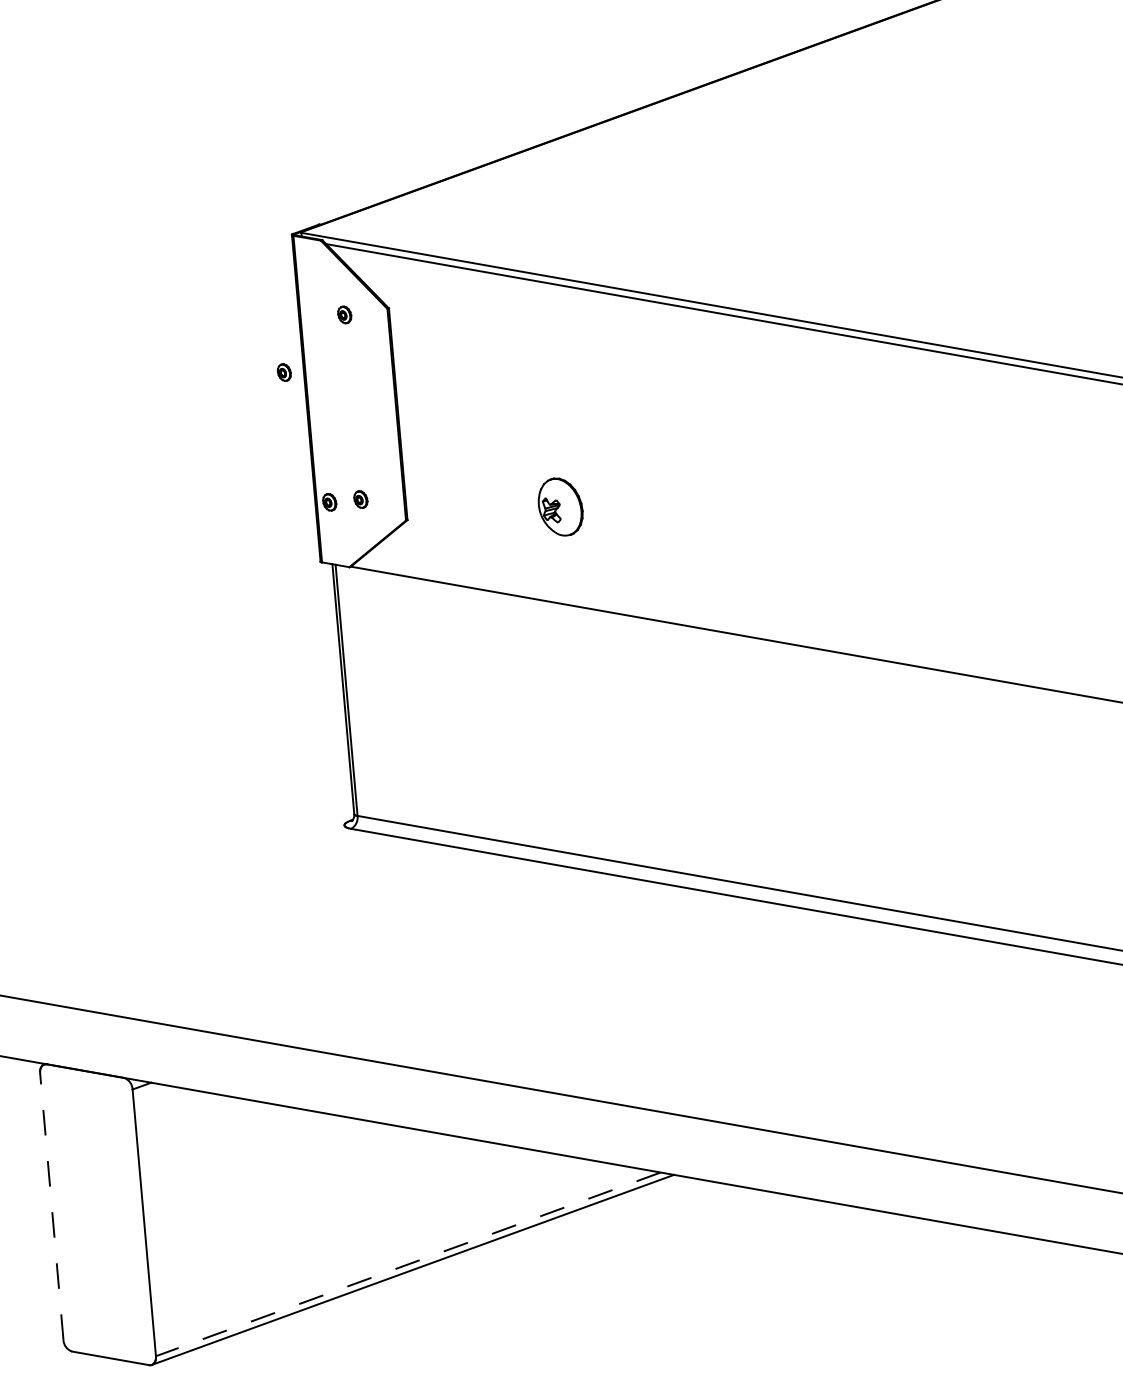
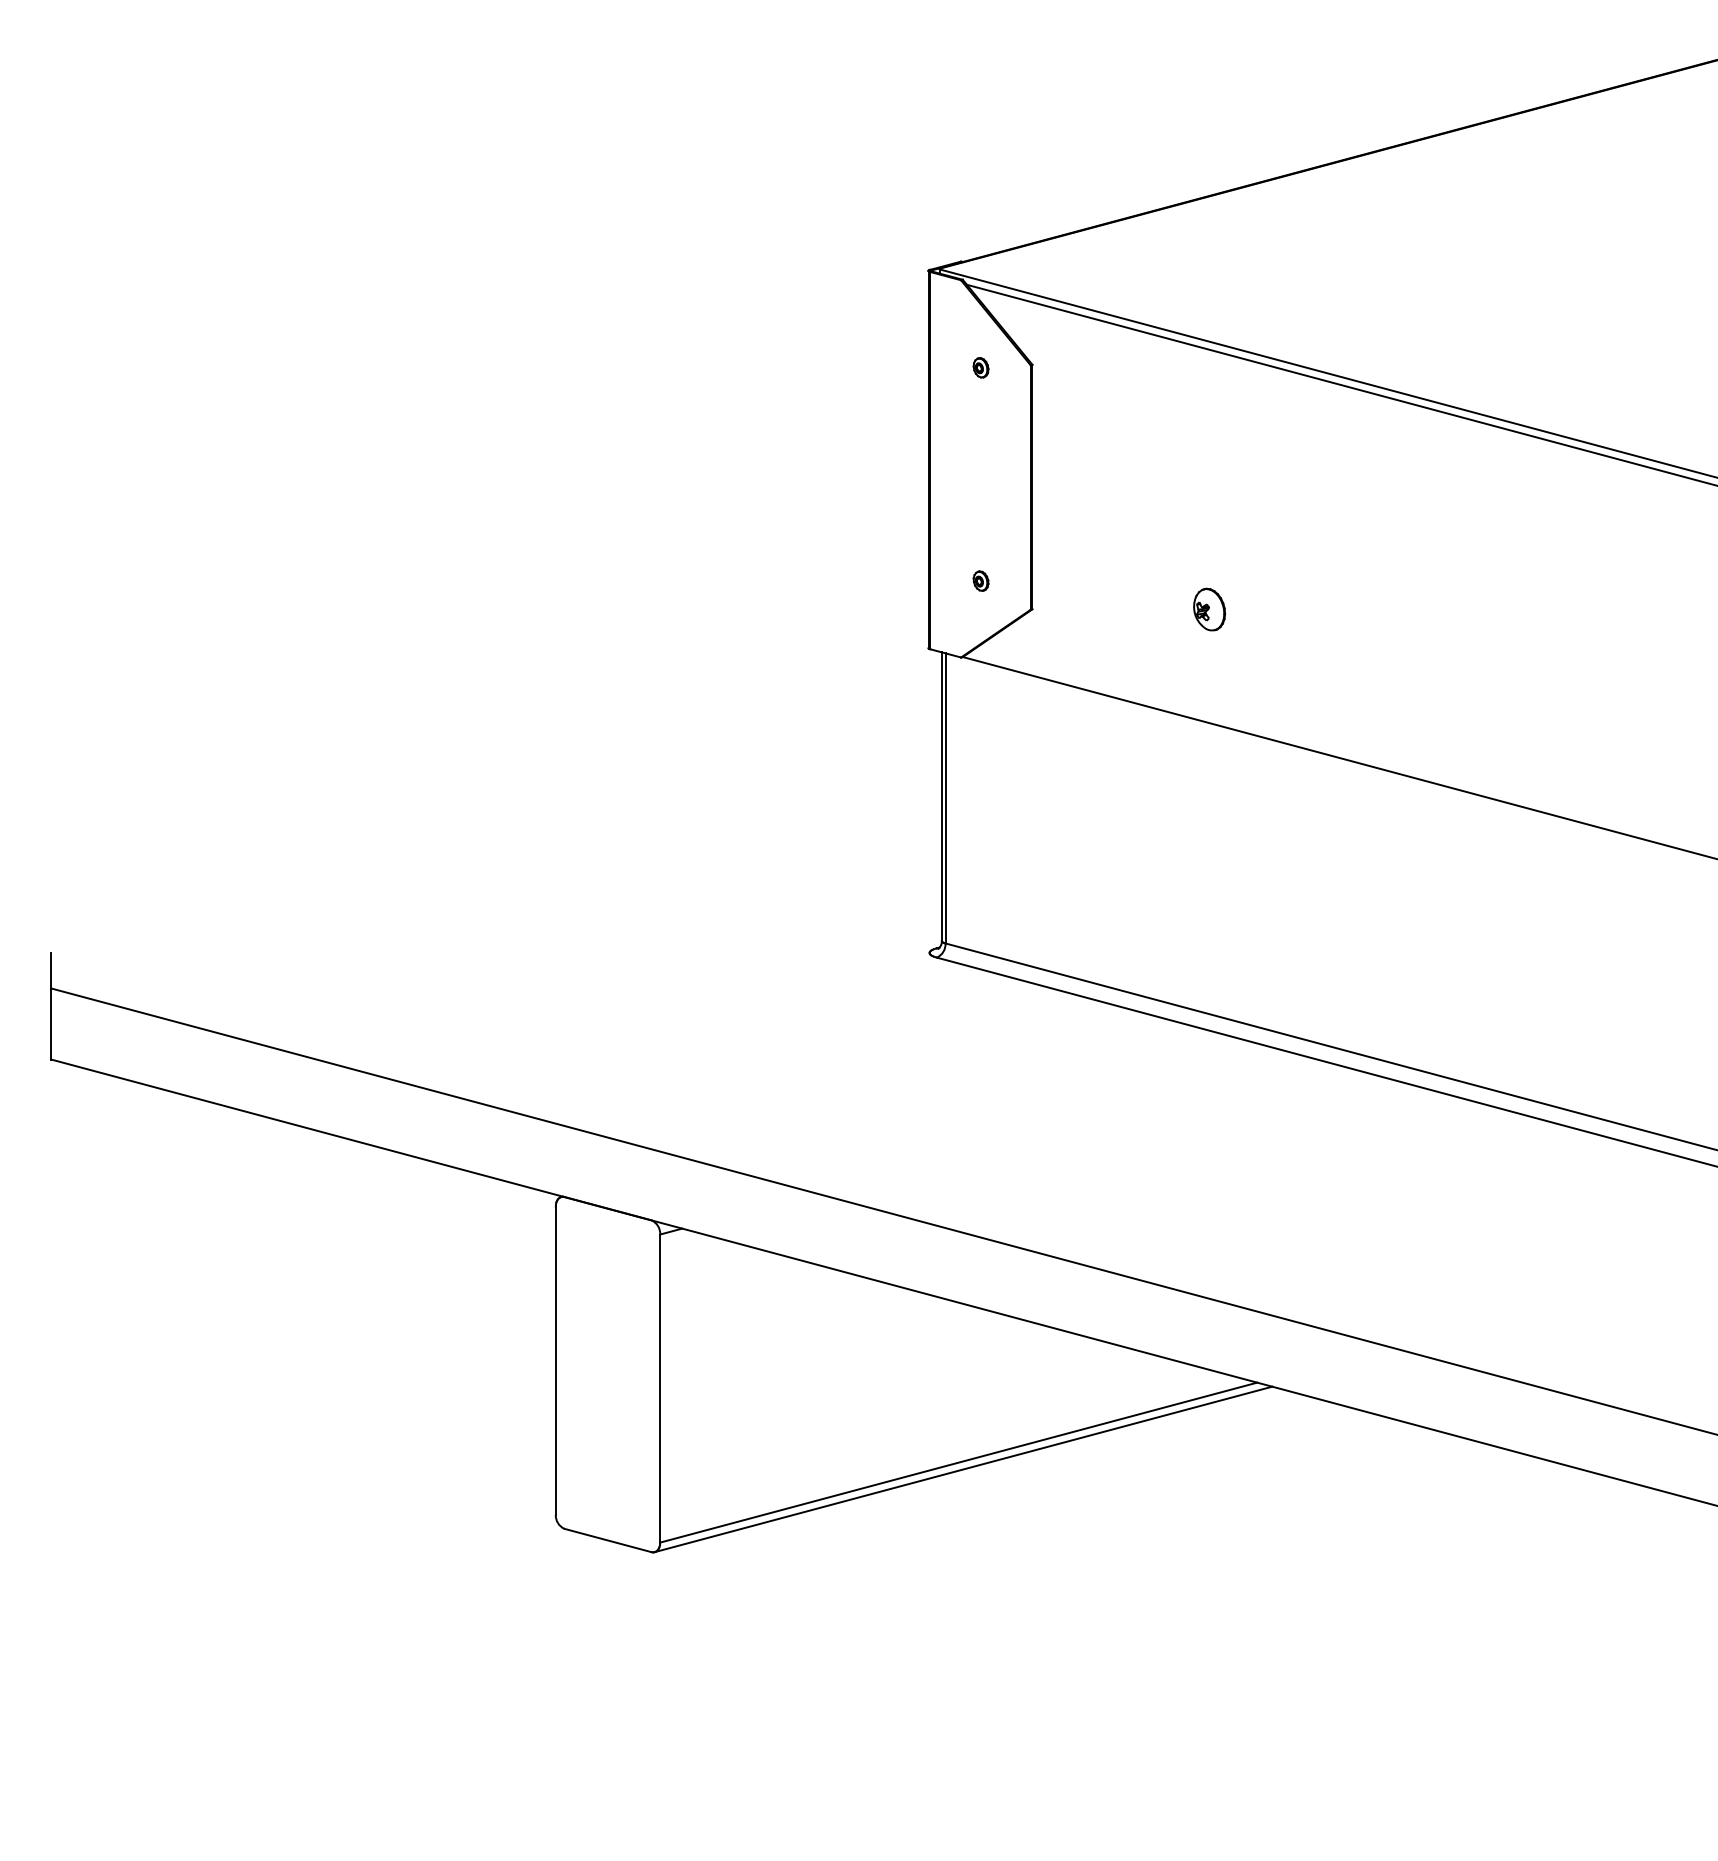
part: (283, 372) -> (905, 427), removed
part: (329, 501) -> (944, 580), removed
part: (560, 506) -> (1209, 609), size x0.62
line: (51, 1206) -> (555, 1360), dashed -> solid
line: (408, 1264) -> (958, 1462), dashed -> solid

